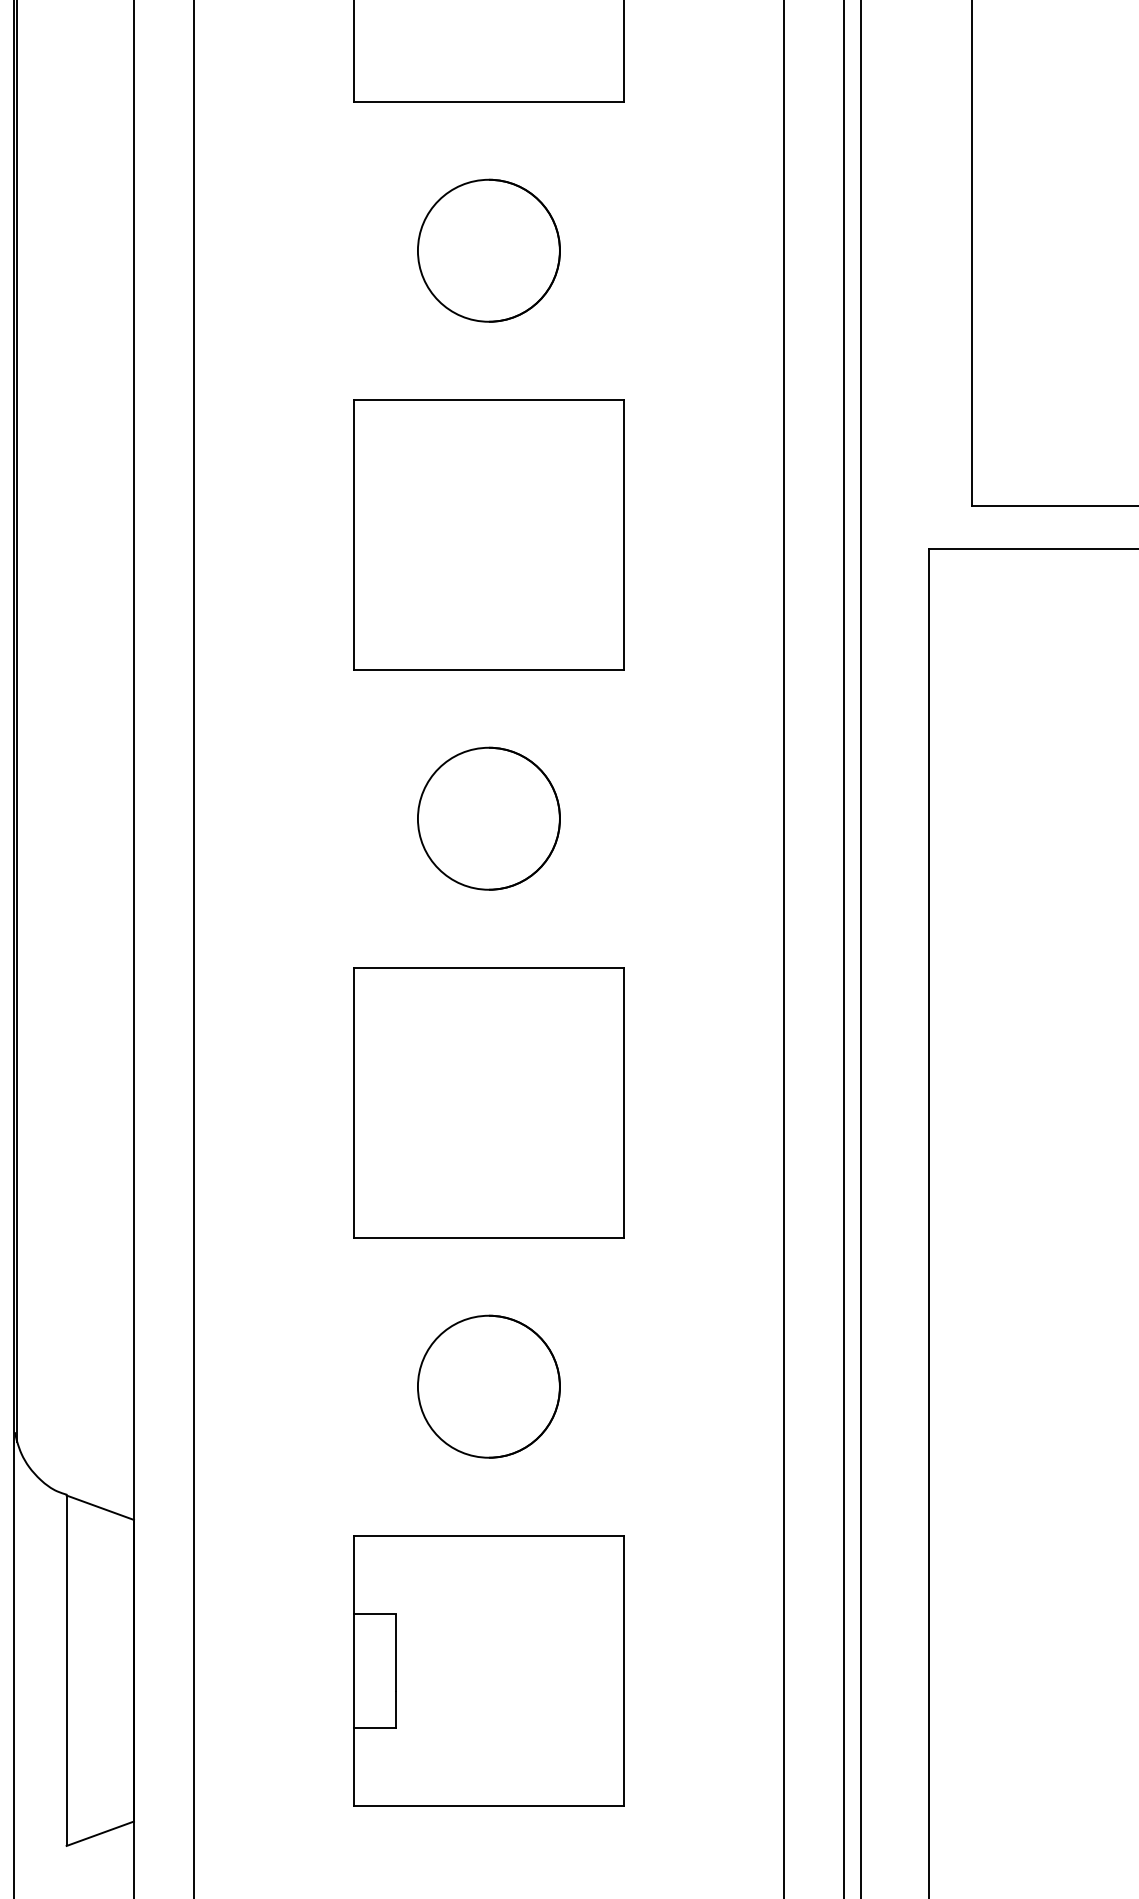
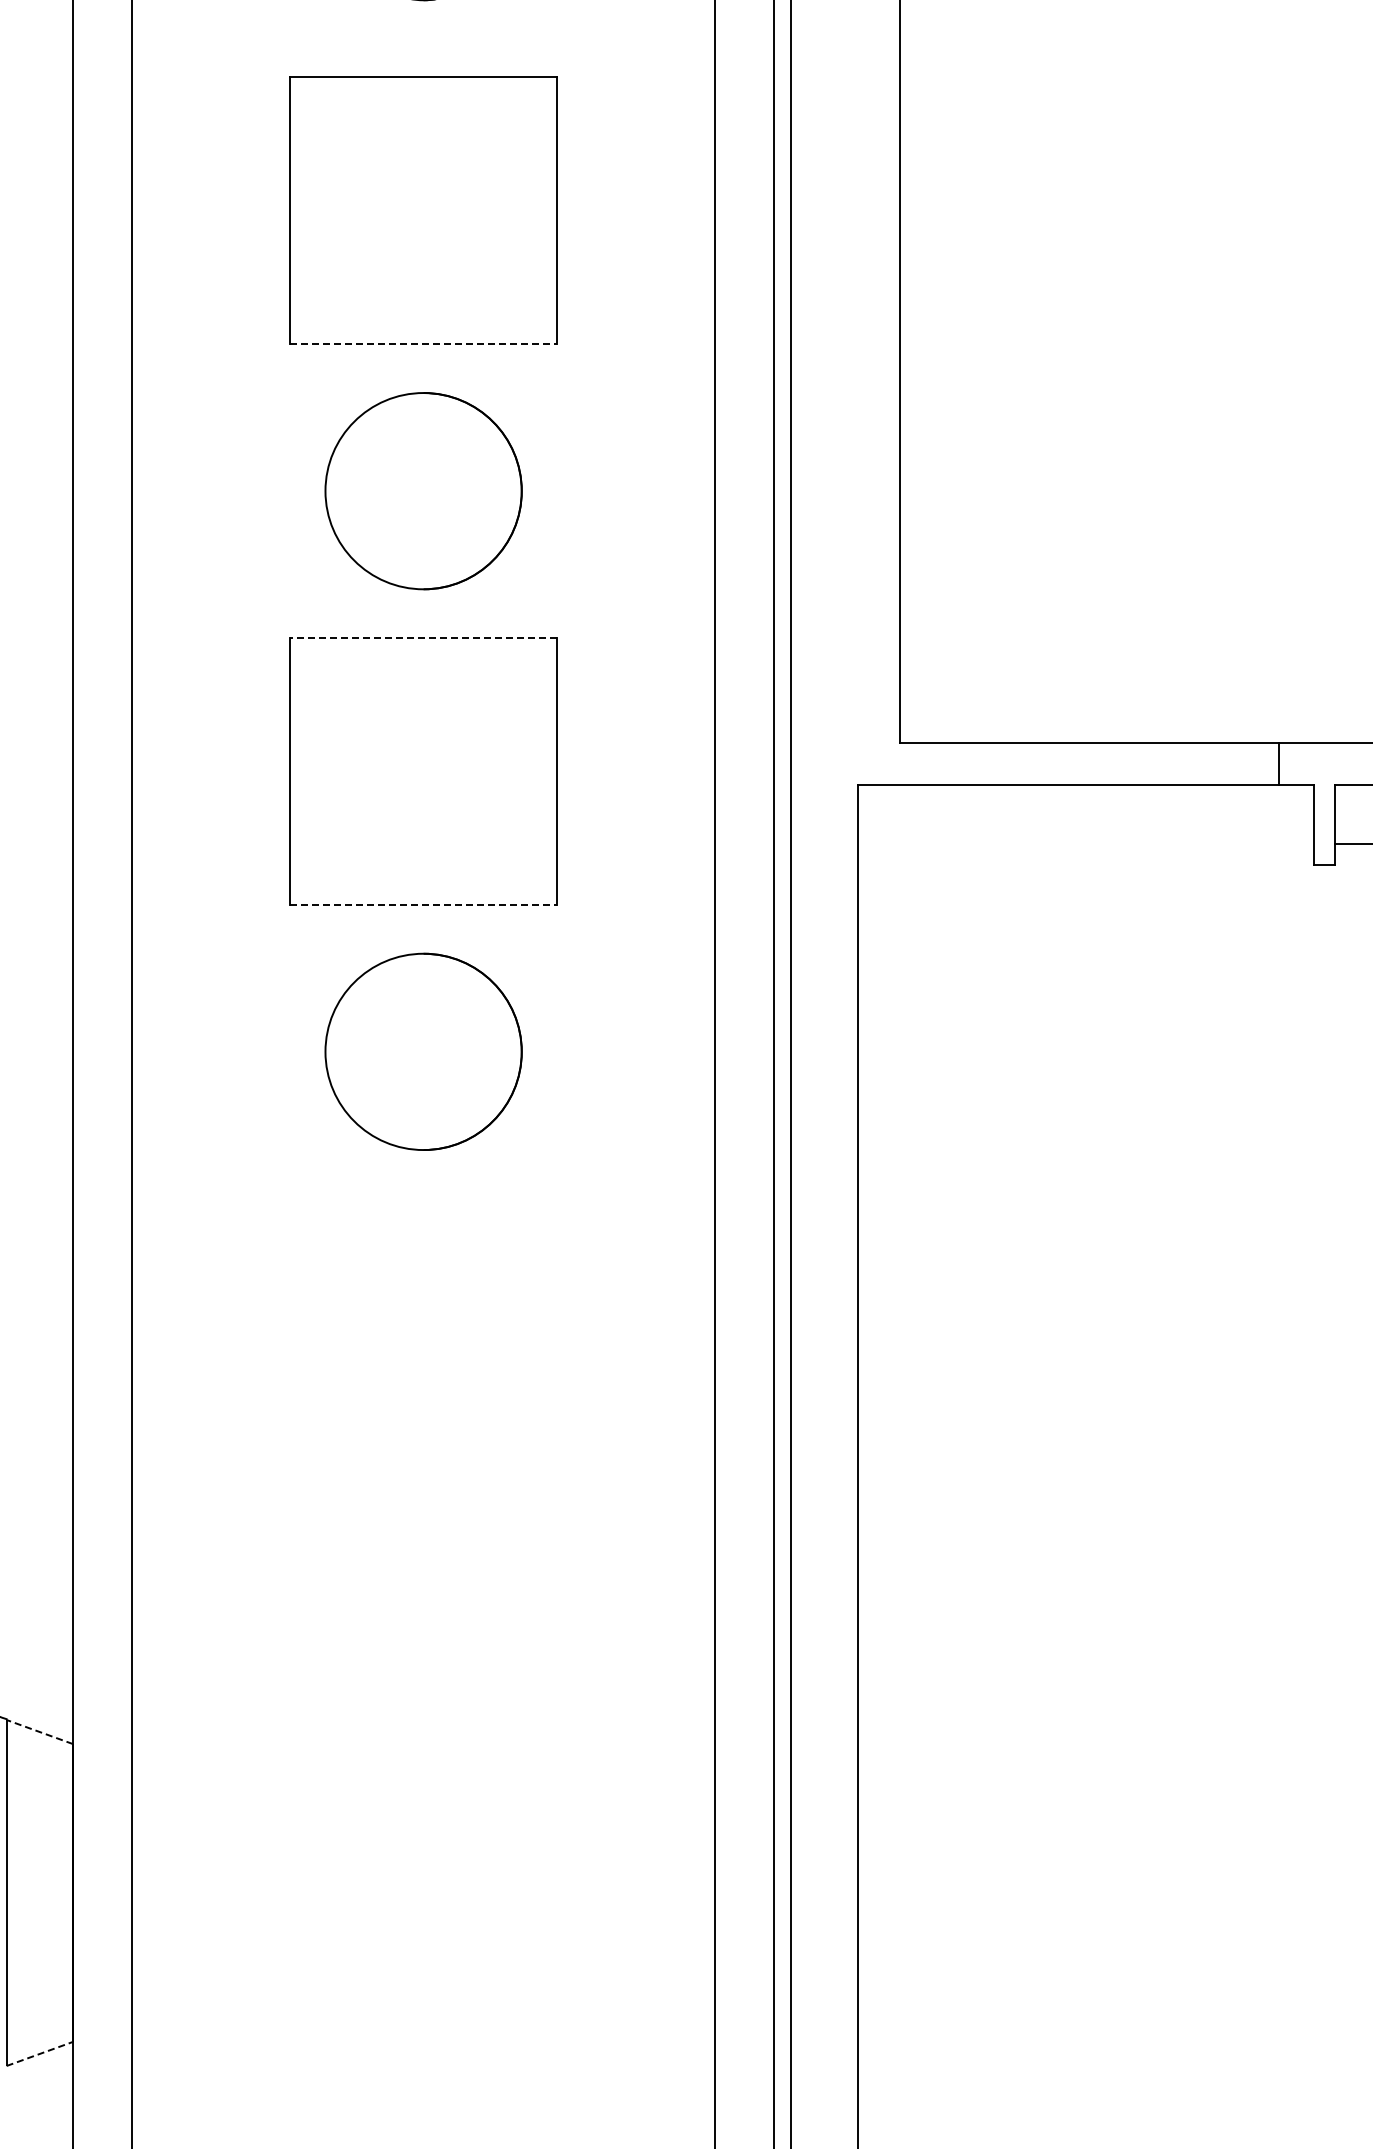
line: (489, 101) -> (424, 343), solid -> dashed
circle: (488, 250) -> (423, 490), size x1.4
line: (488, 400) -> (423, 638), solid -> dashed
line: (489, 669) -> (424, 904), solid -> dashed
circle: (488, 818) -> (423, 1051), size x1.4
part: (488, 1102) -> (423, 1331), removed
circle: (488, 1386) -> (423, 1612), removed
line: (99, 1507) -> (39, 1731), solid -> dashed
part: (488, 1670) -> (423, 1892), removed
line: (100, 1833) -> (40, 2053), solid -> dashed

